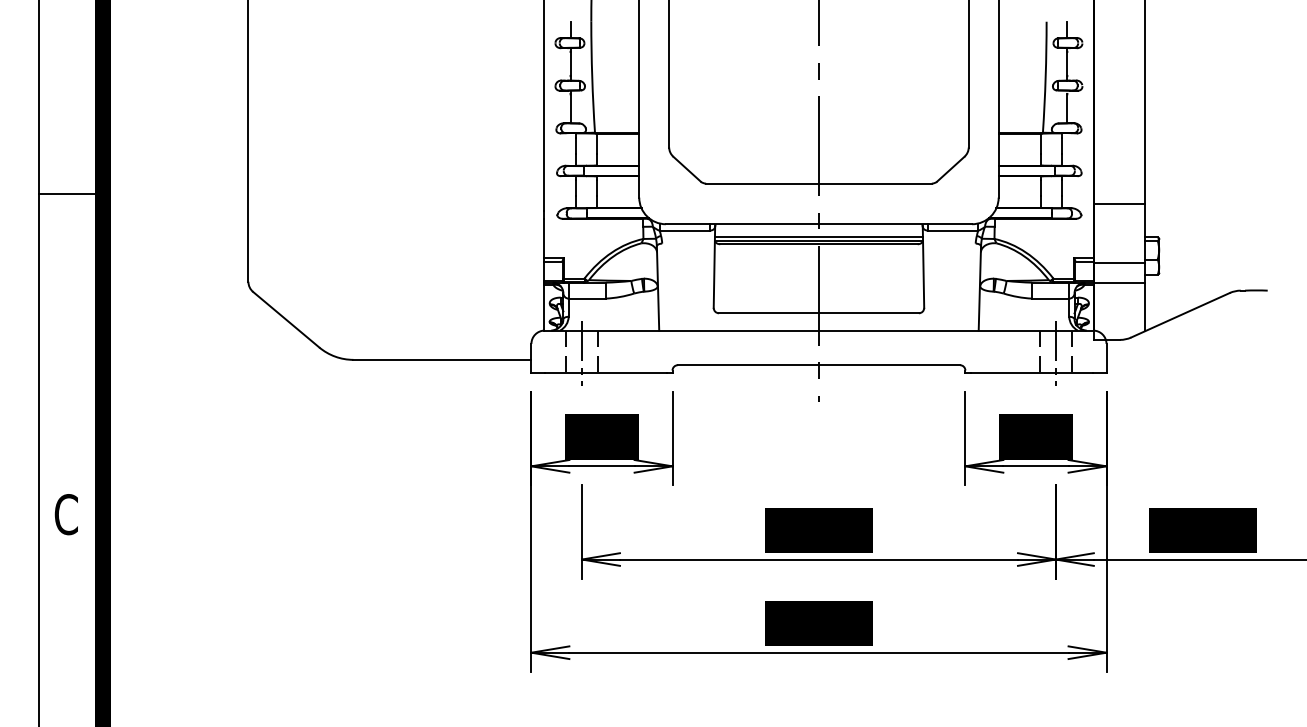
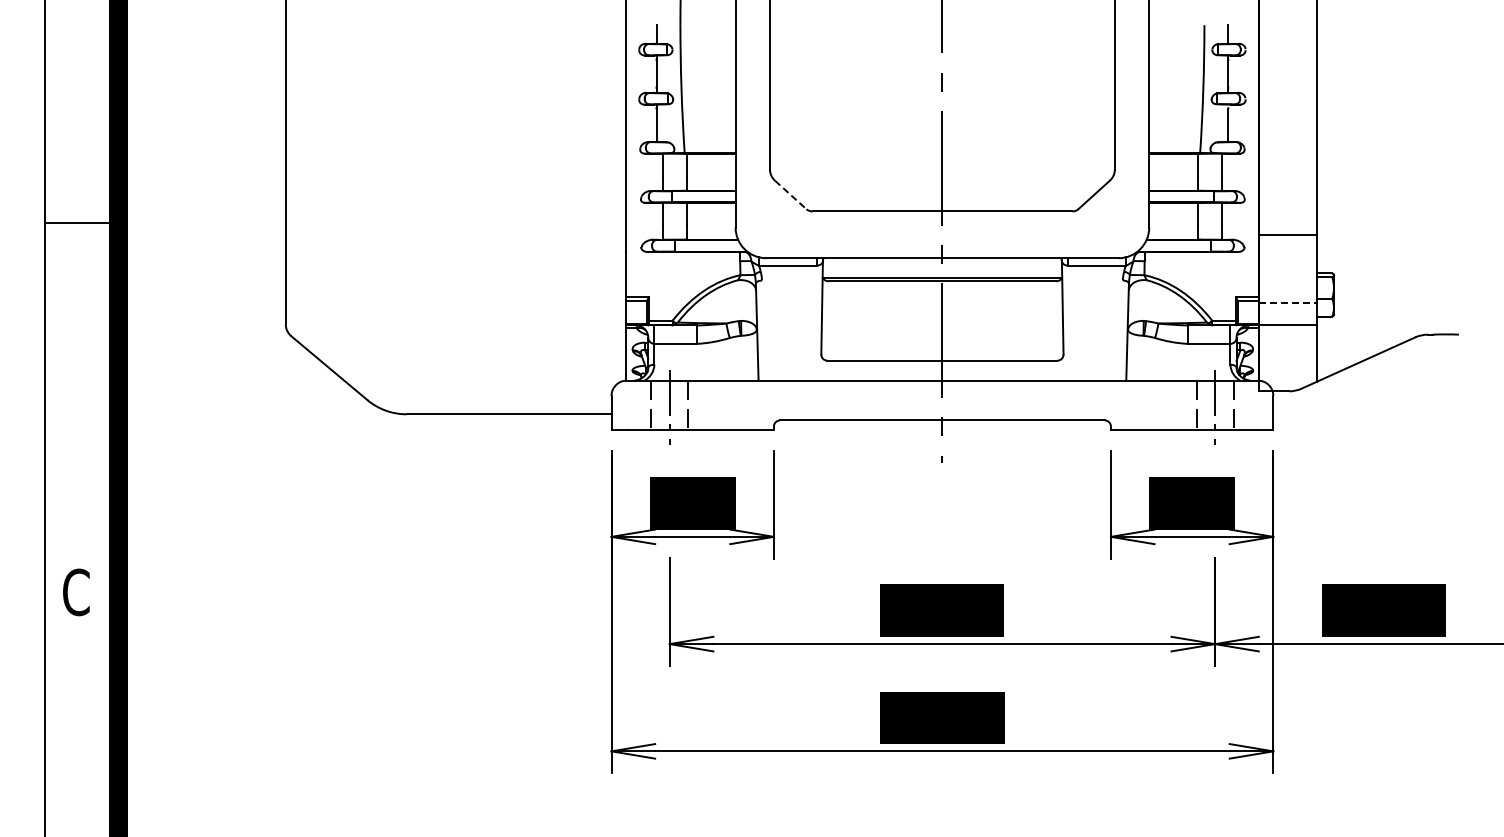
line: (687, 169) -> (791, 195), solid -> dashed
line: (819, 237) -> (942, 273), removed
line: (1119, 262) -> (1288, 302), solid -> dashed

